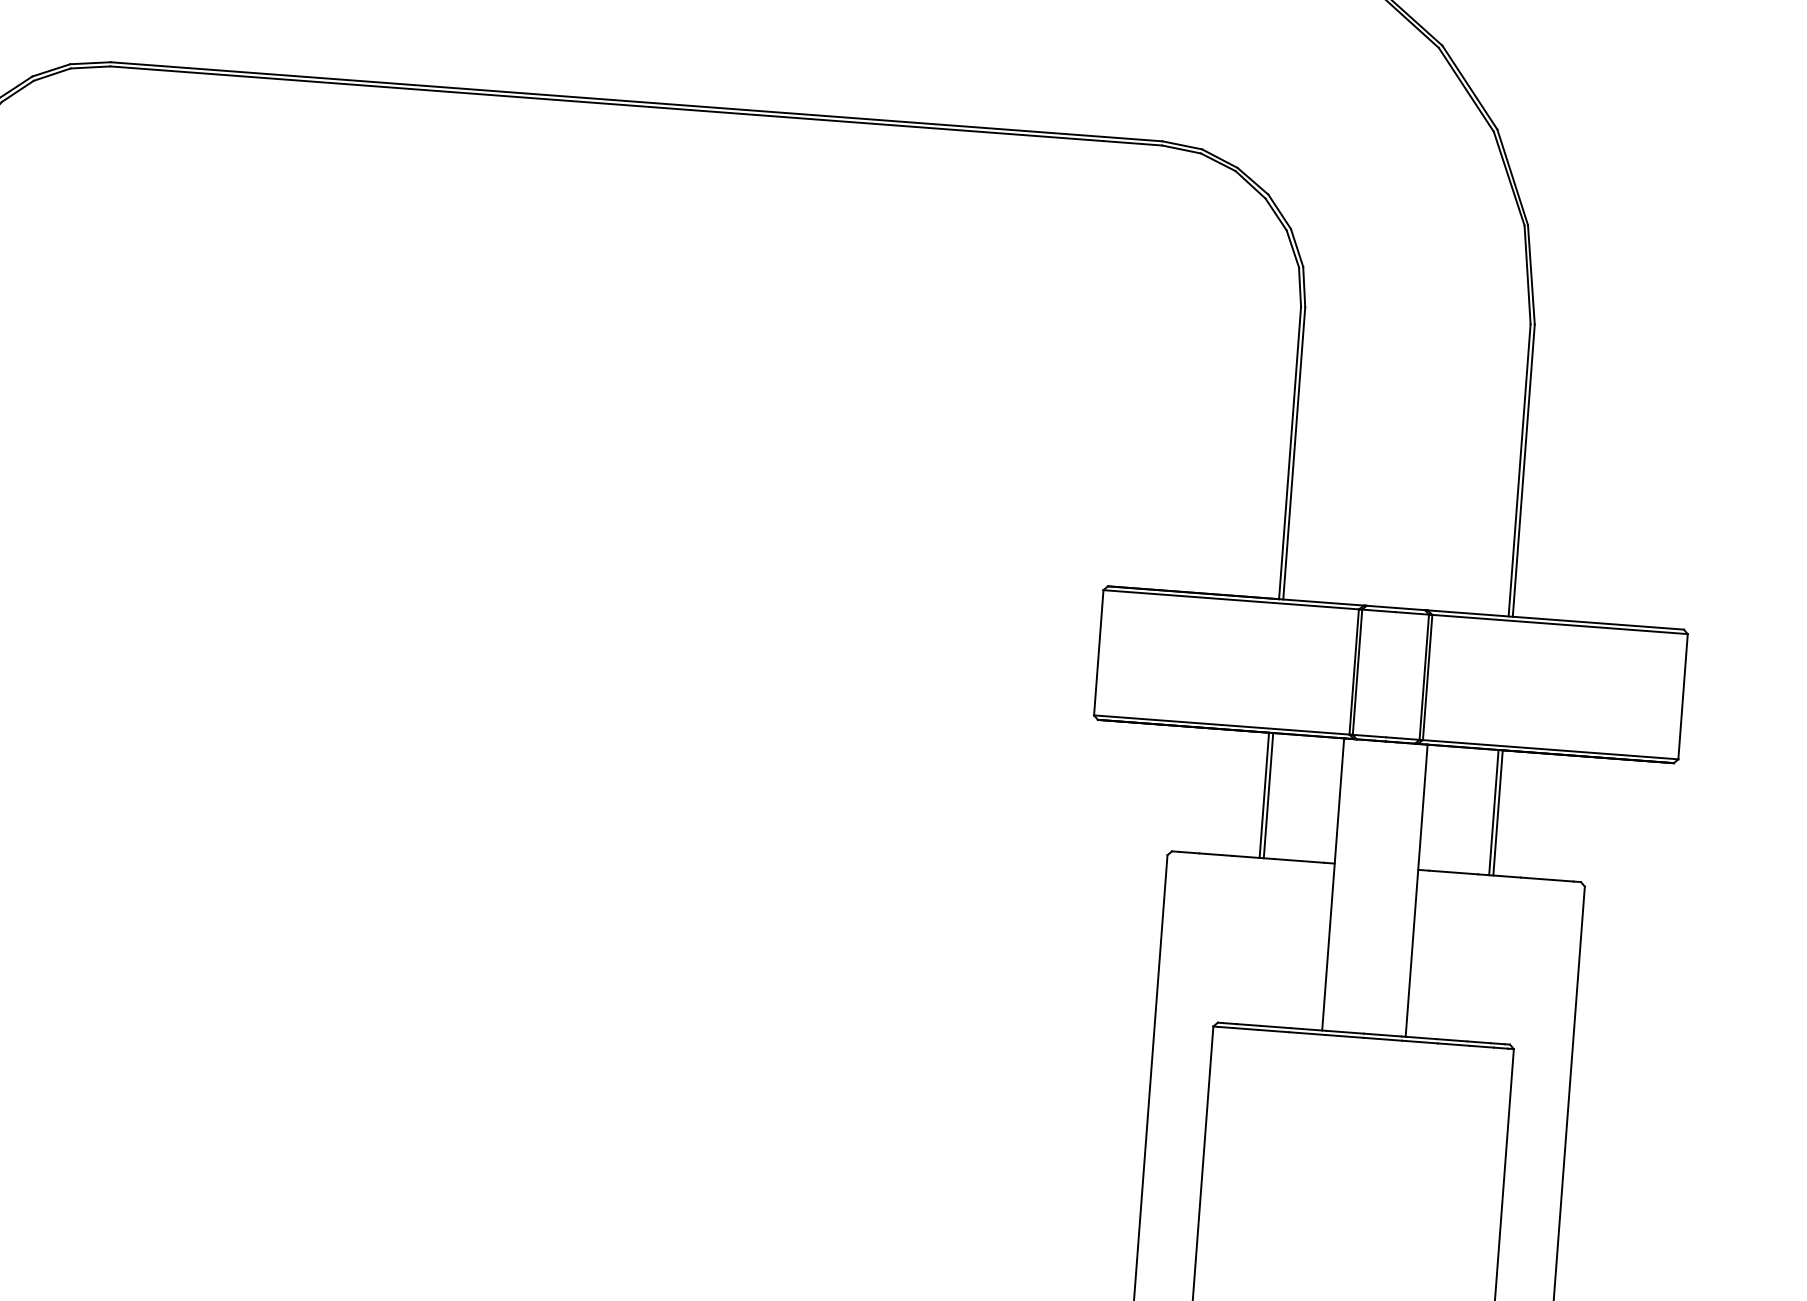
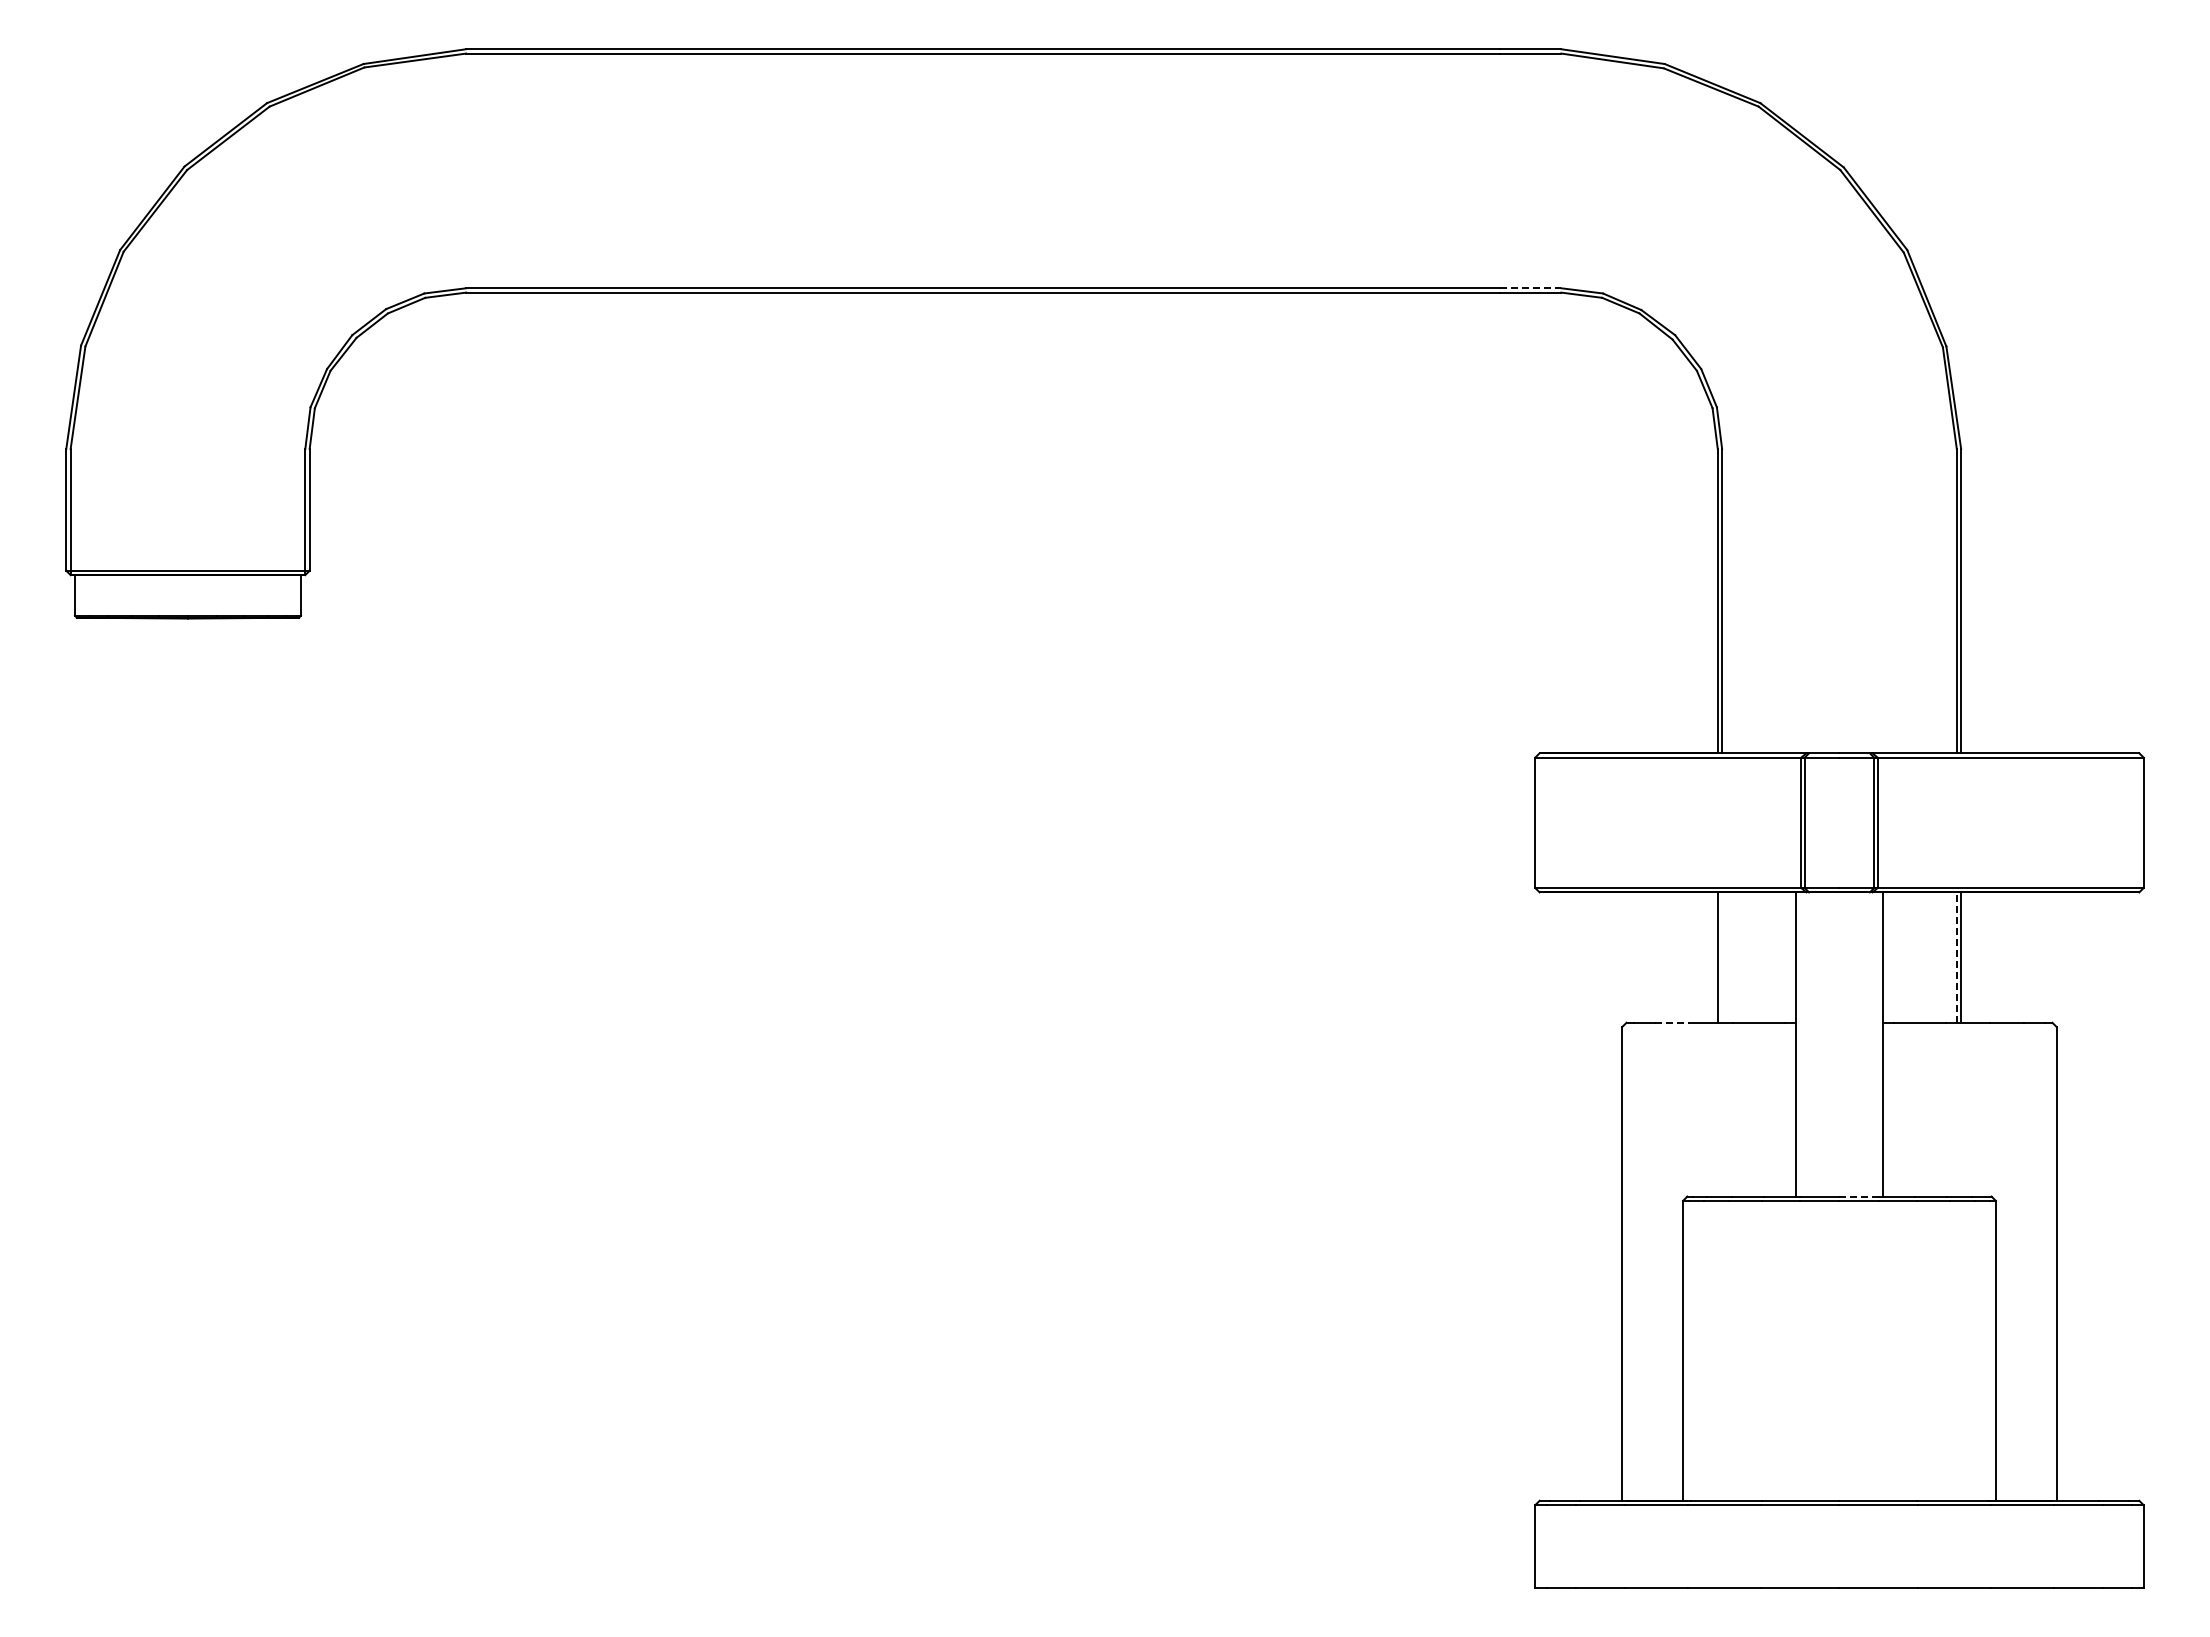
line: (1133, 139) -> (1531, 288), solid -> dashed
line: (1268, 795) -> (1722, 957), removed
line: (1493, 812) -> (1956, 957), solid -> dashed
line: (1216, 854) -> (1672, 1022), solid -> dashed
line: (1383, 1035) -> (1859, 1196), solid -> dashed

